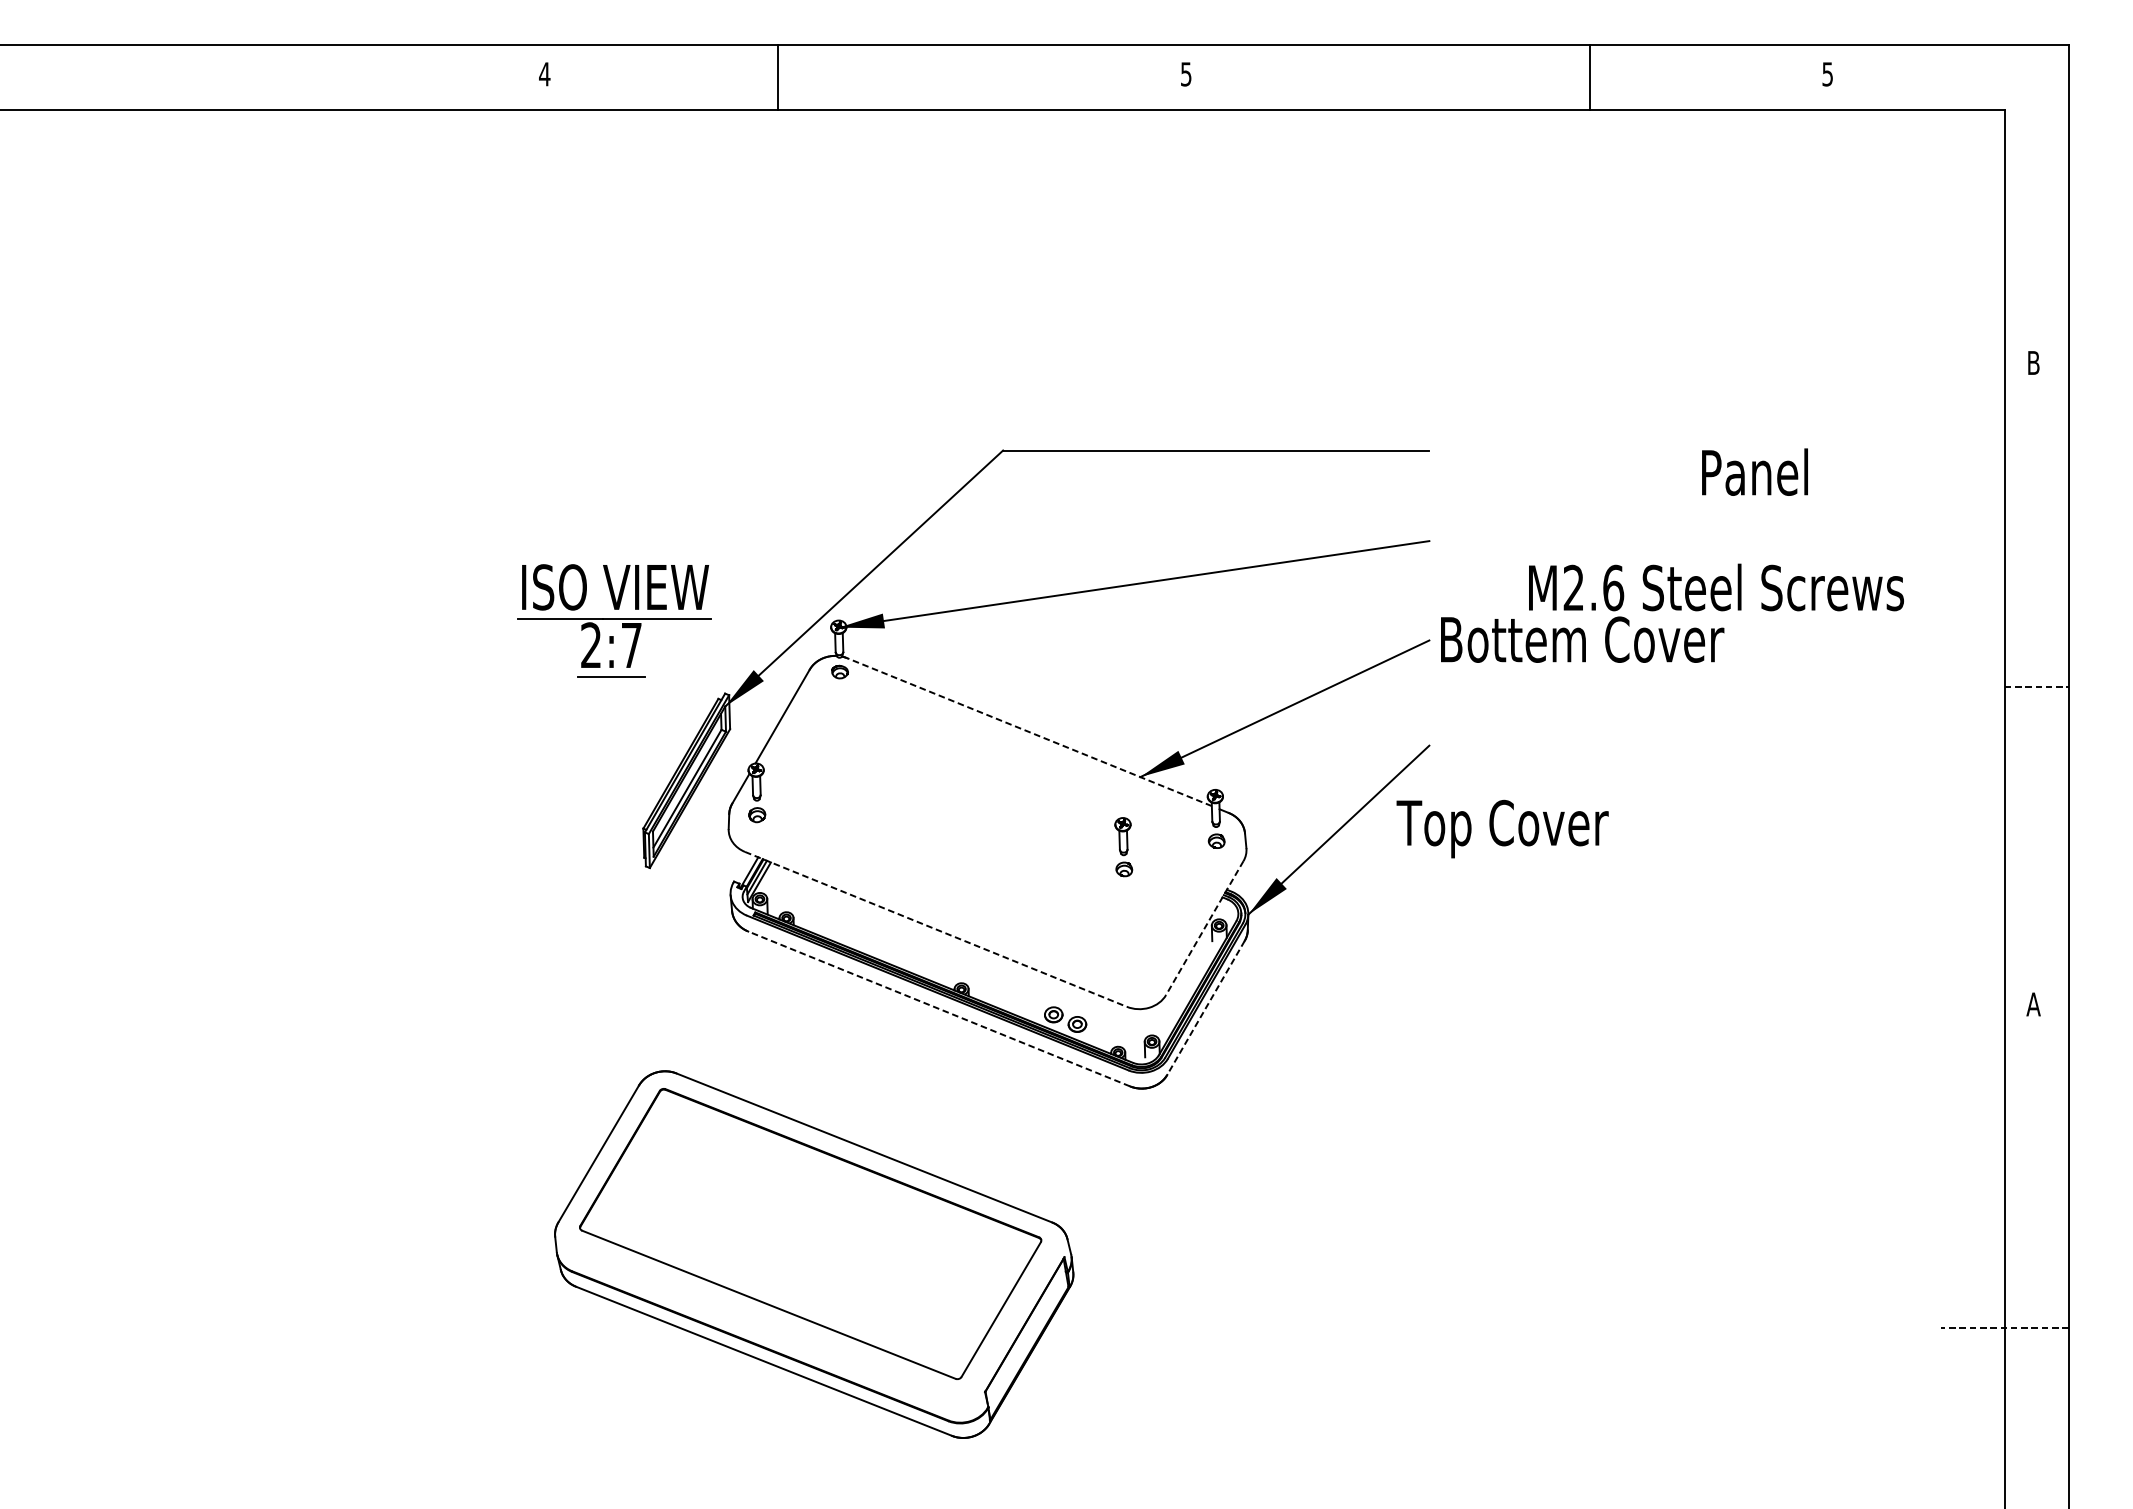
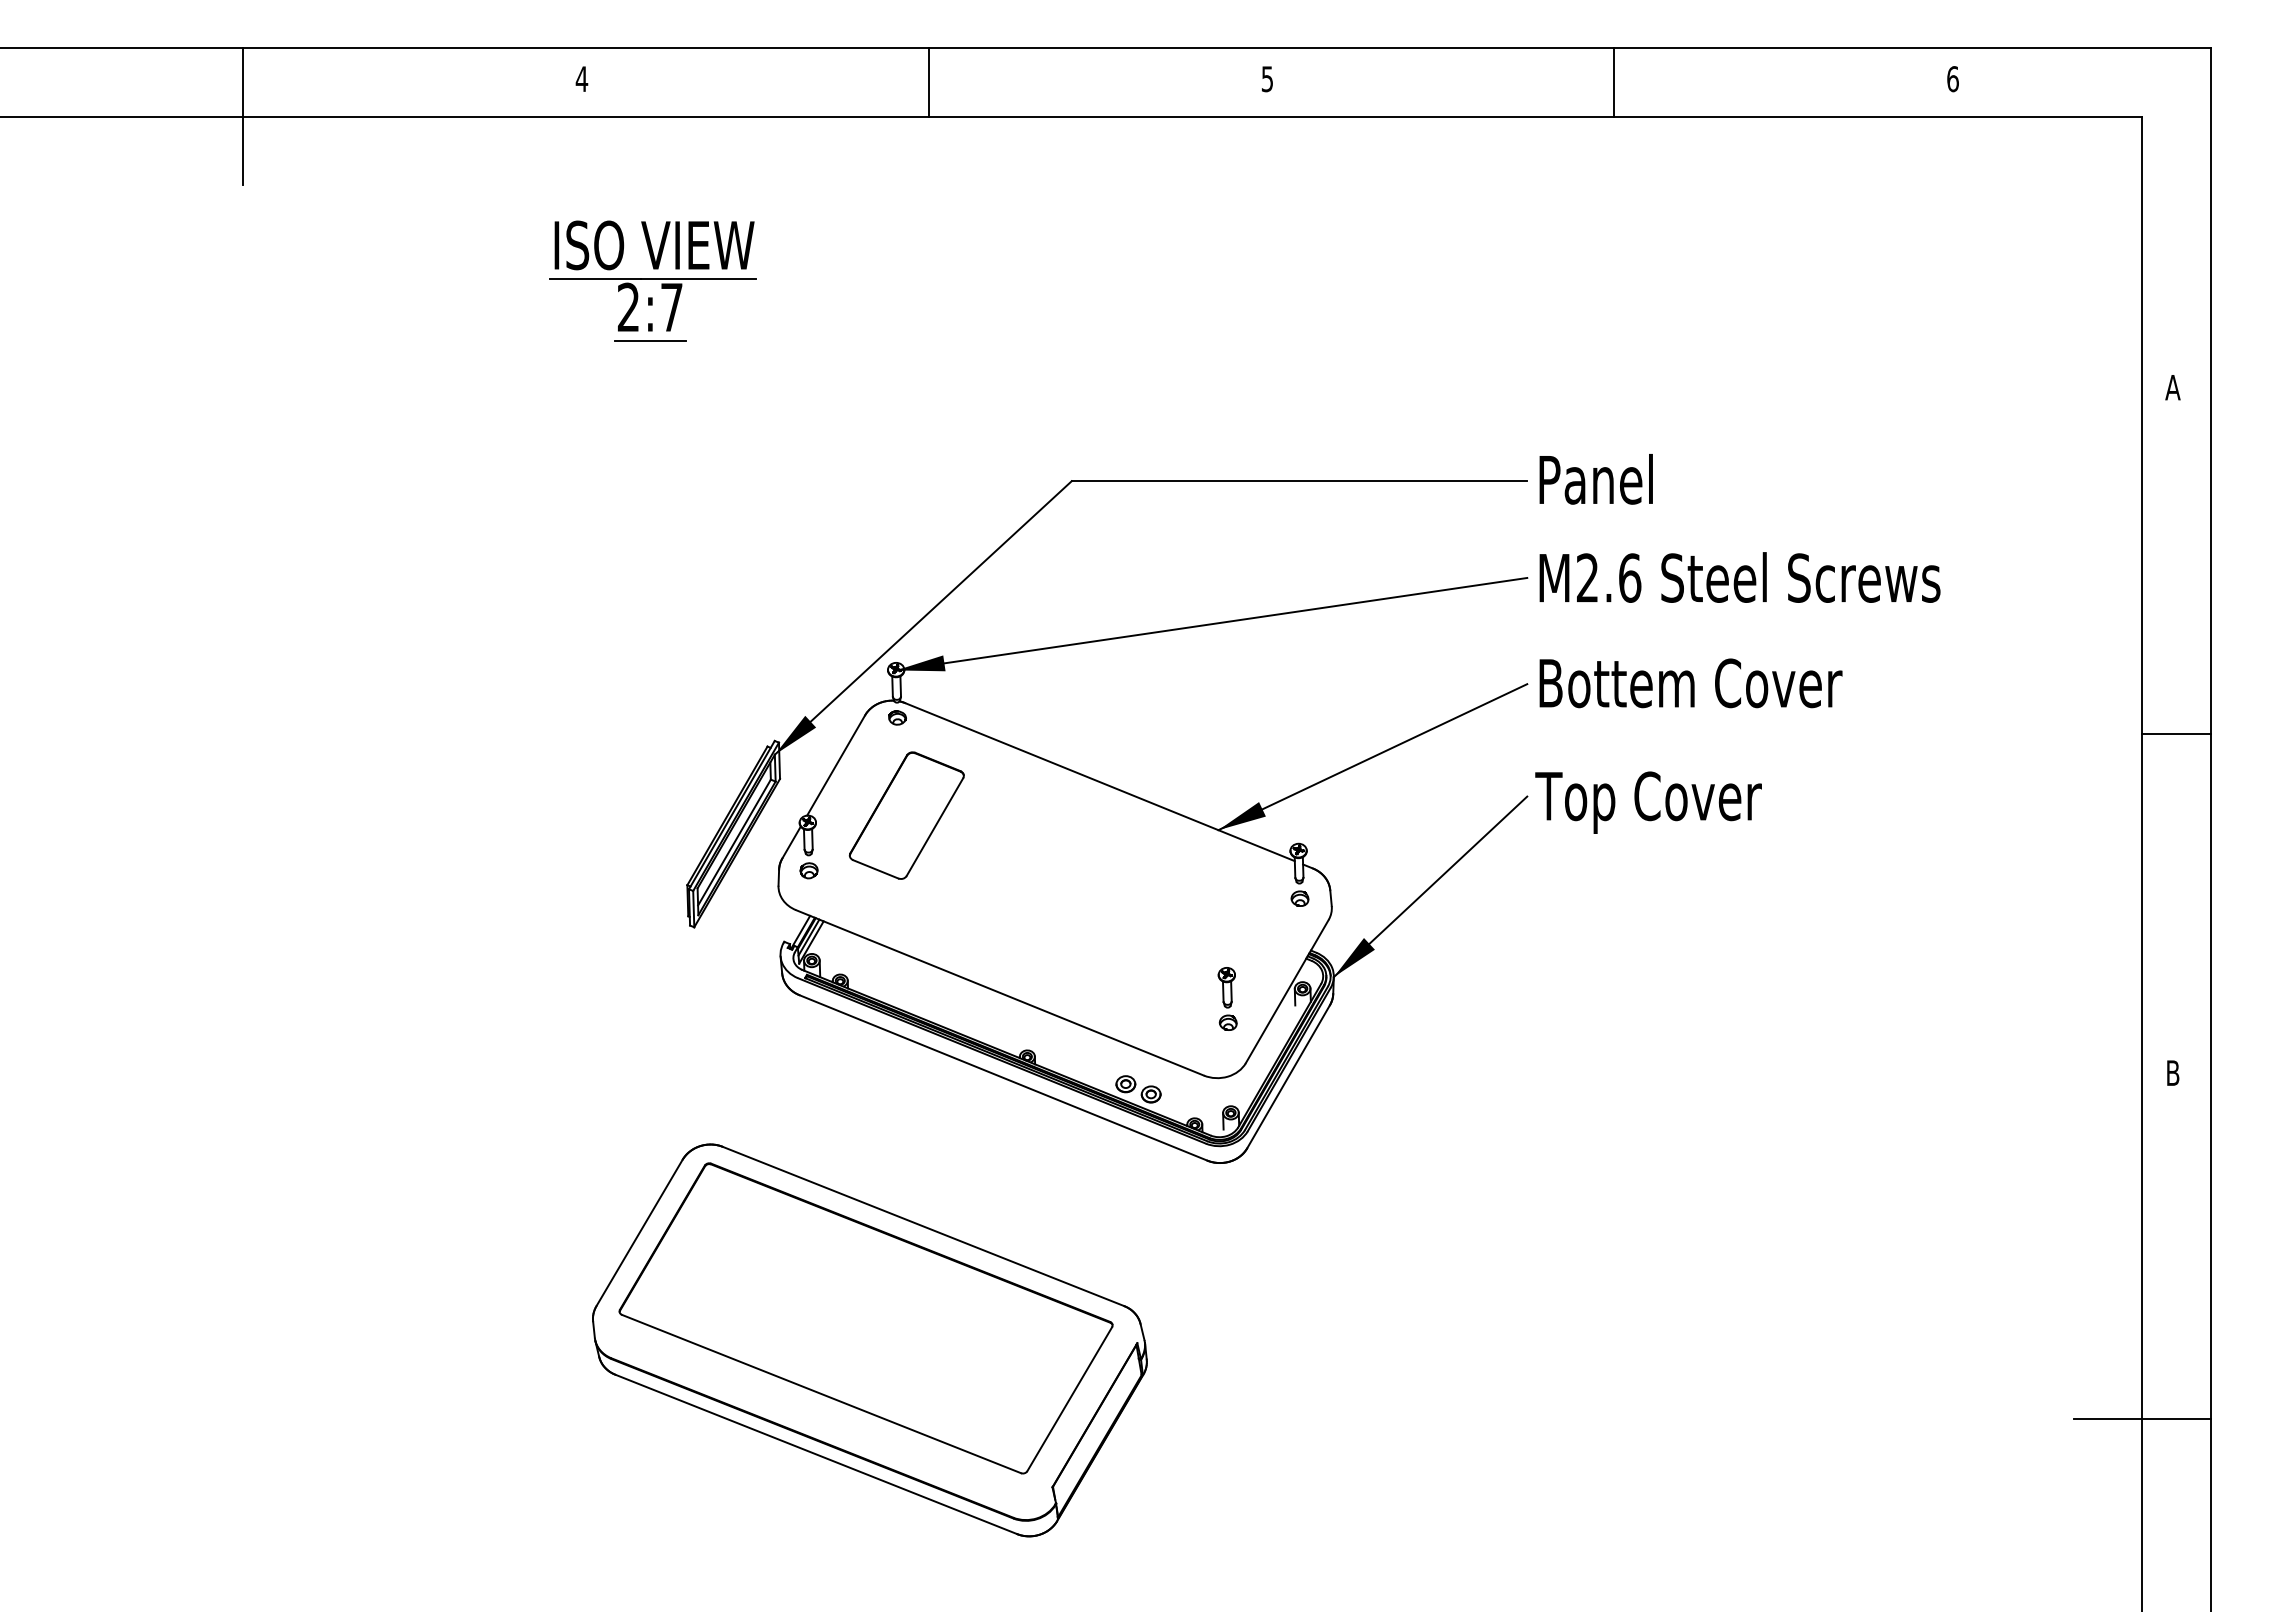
text: (1827, 74) -> (1952, 79), 5 -> 6
line: (777, 77) -> (928, 82), moved
line: (1590, 77) -> (1614, 82), moved
line: (228, 109) -> (243, 116), added
text: (2033, 362) -> (2172, 387), B -> A
text: (1754, 472) -> (1595, 479), moved
text: (1715, 587) -> (1739, 577), moved
part: (613, 620) -> (652, 280), moved
line: (2036, 686) -> (2176, 733), dashed -> solid
line: (1029, 731) -> (1099, 781), dashed -> solid
part: (848, 763) -> (906, 815), added
text: (1502, 828) -> (1648, 802), moved
part: (1123, 846) -> (1227, 998), moved
line: (1204, 928) -> (1287, 991), dashed -> solid
line: (936, 929) -> (1000, 993), dashed -> solid
text: (2033, 1003) -> (2172, 1072), A -> B
line: (1205, 1007) -> (1288, 1076), dashed -> solid
line: (938, 1008) -> (1002, 1077), dashed -> solid
line: (2005, 1328) -> (2142, 1419), dashed -> solid

